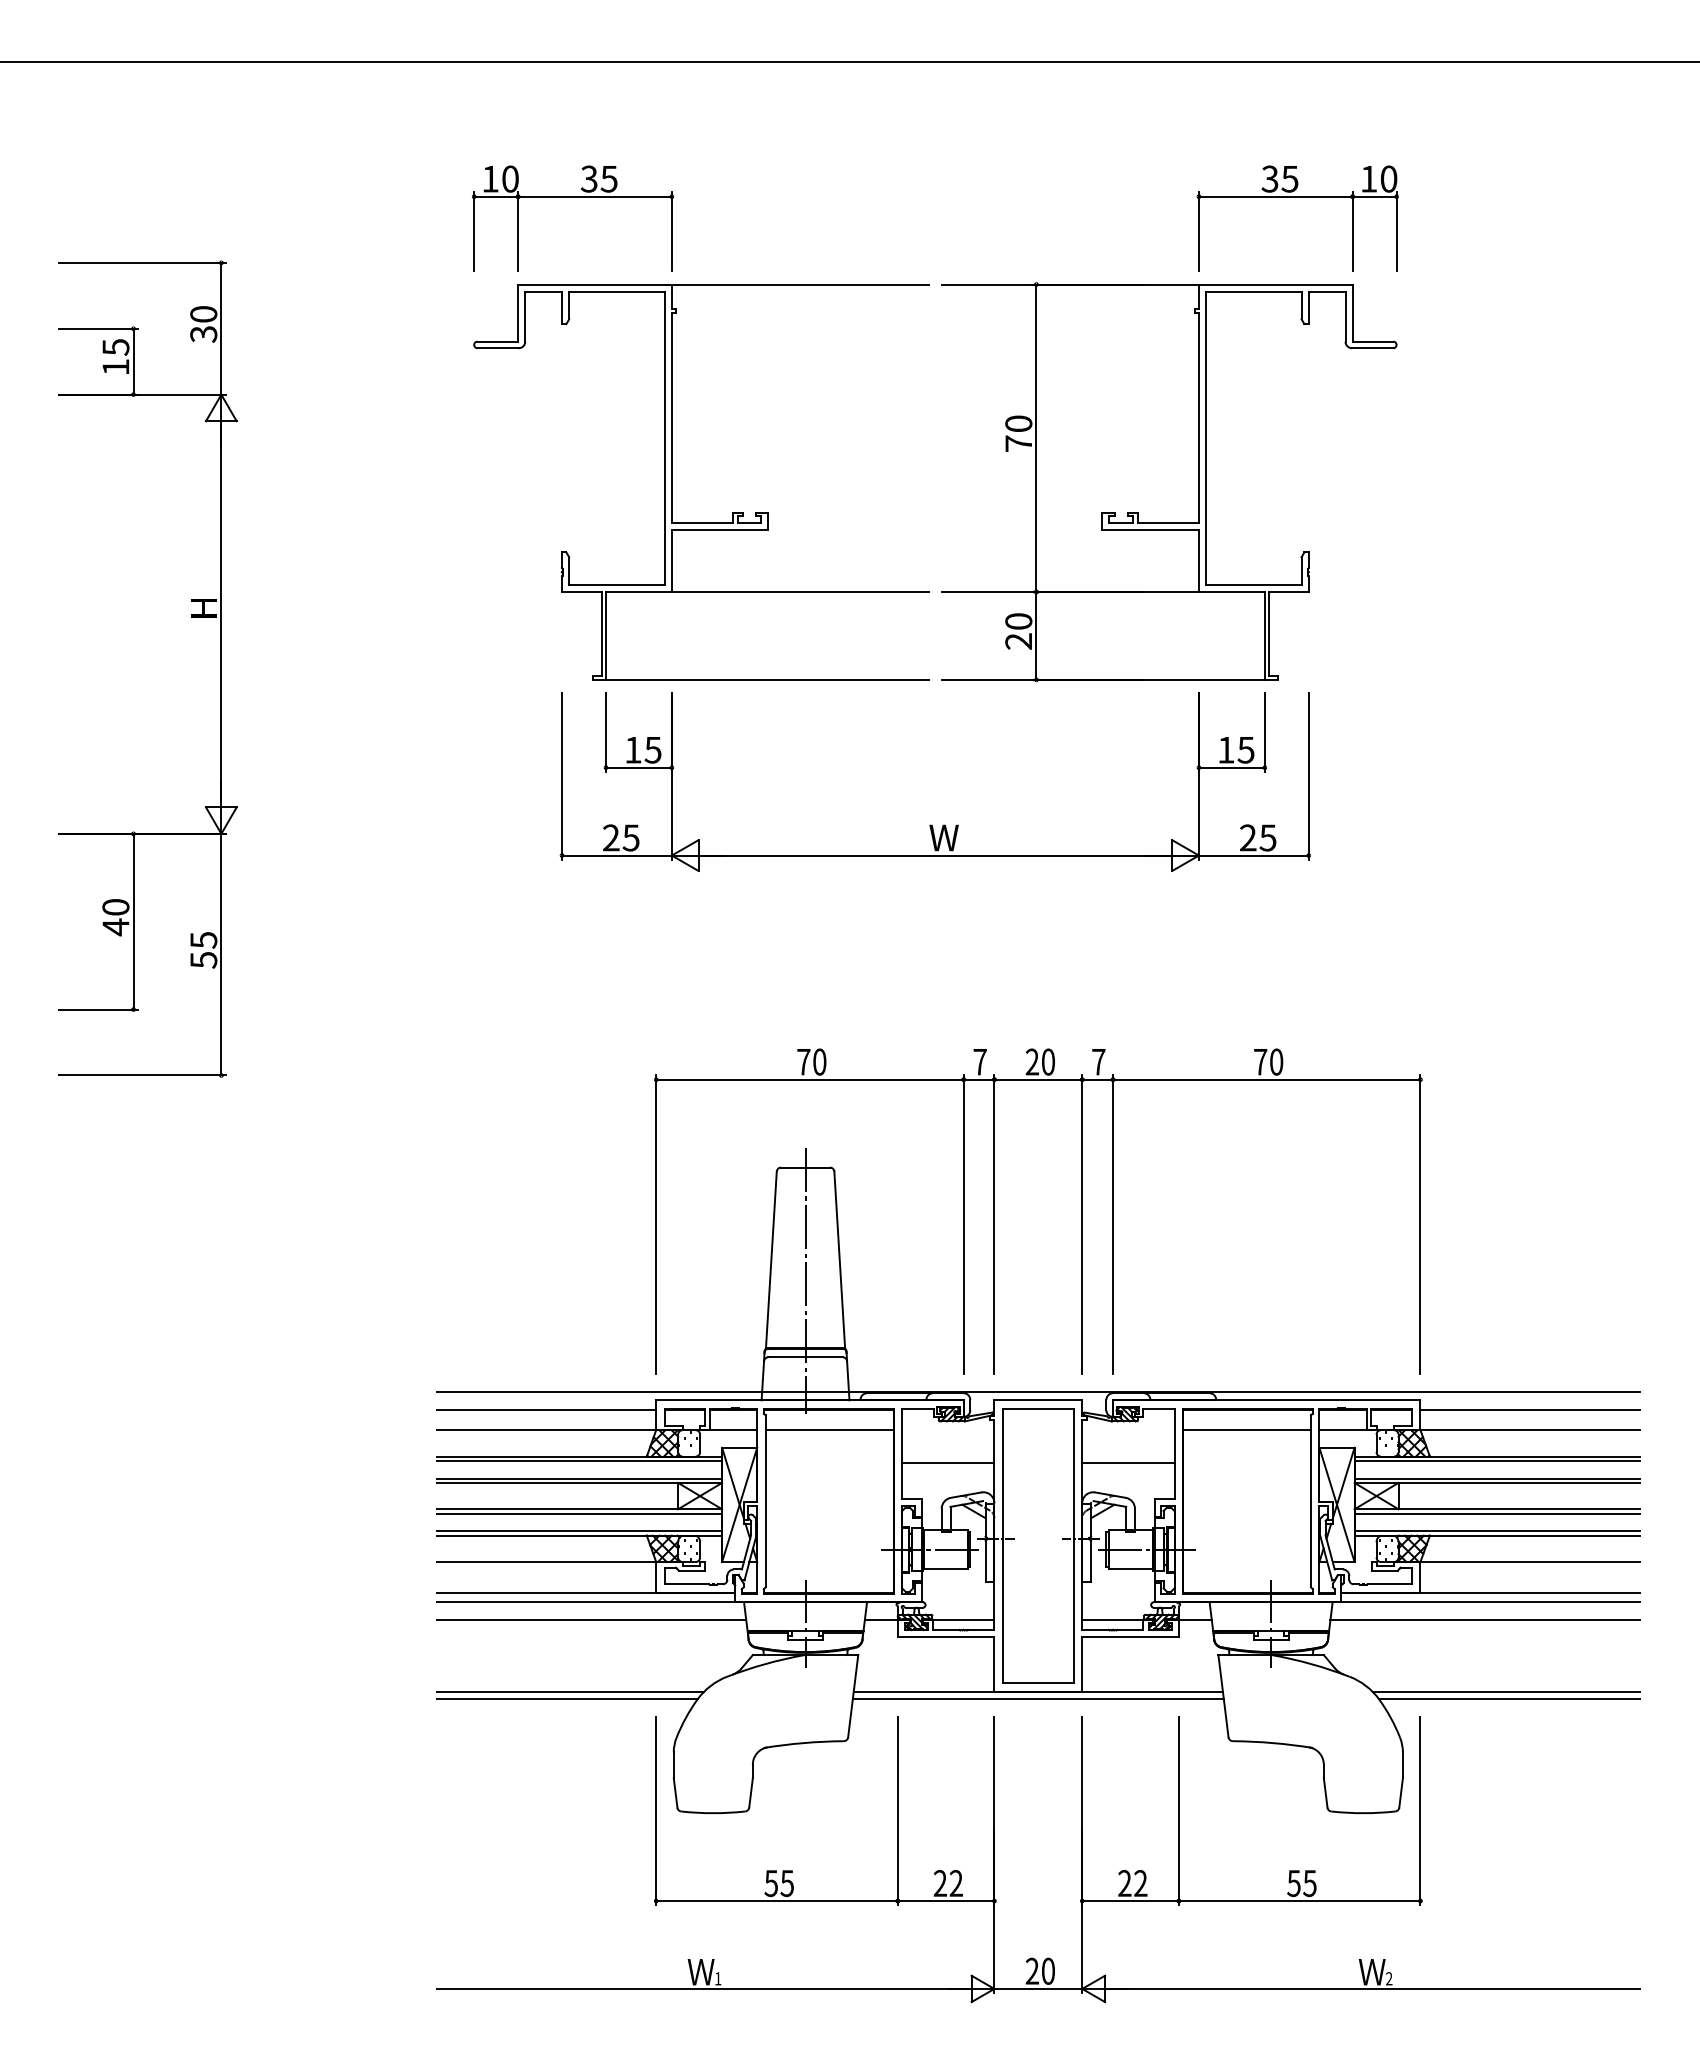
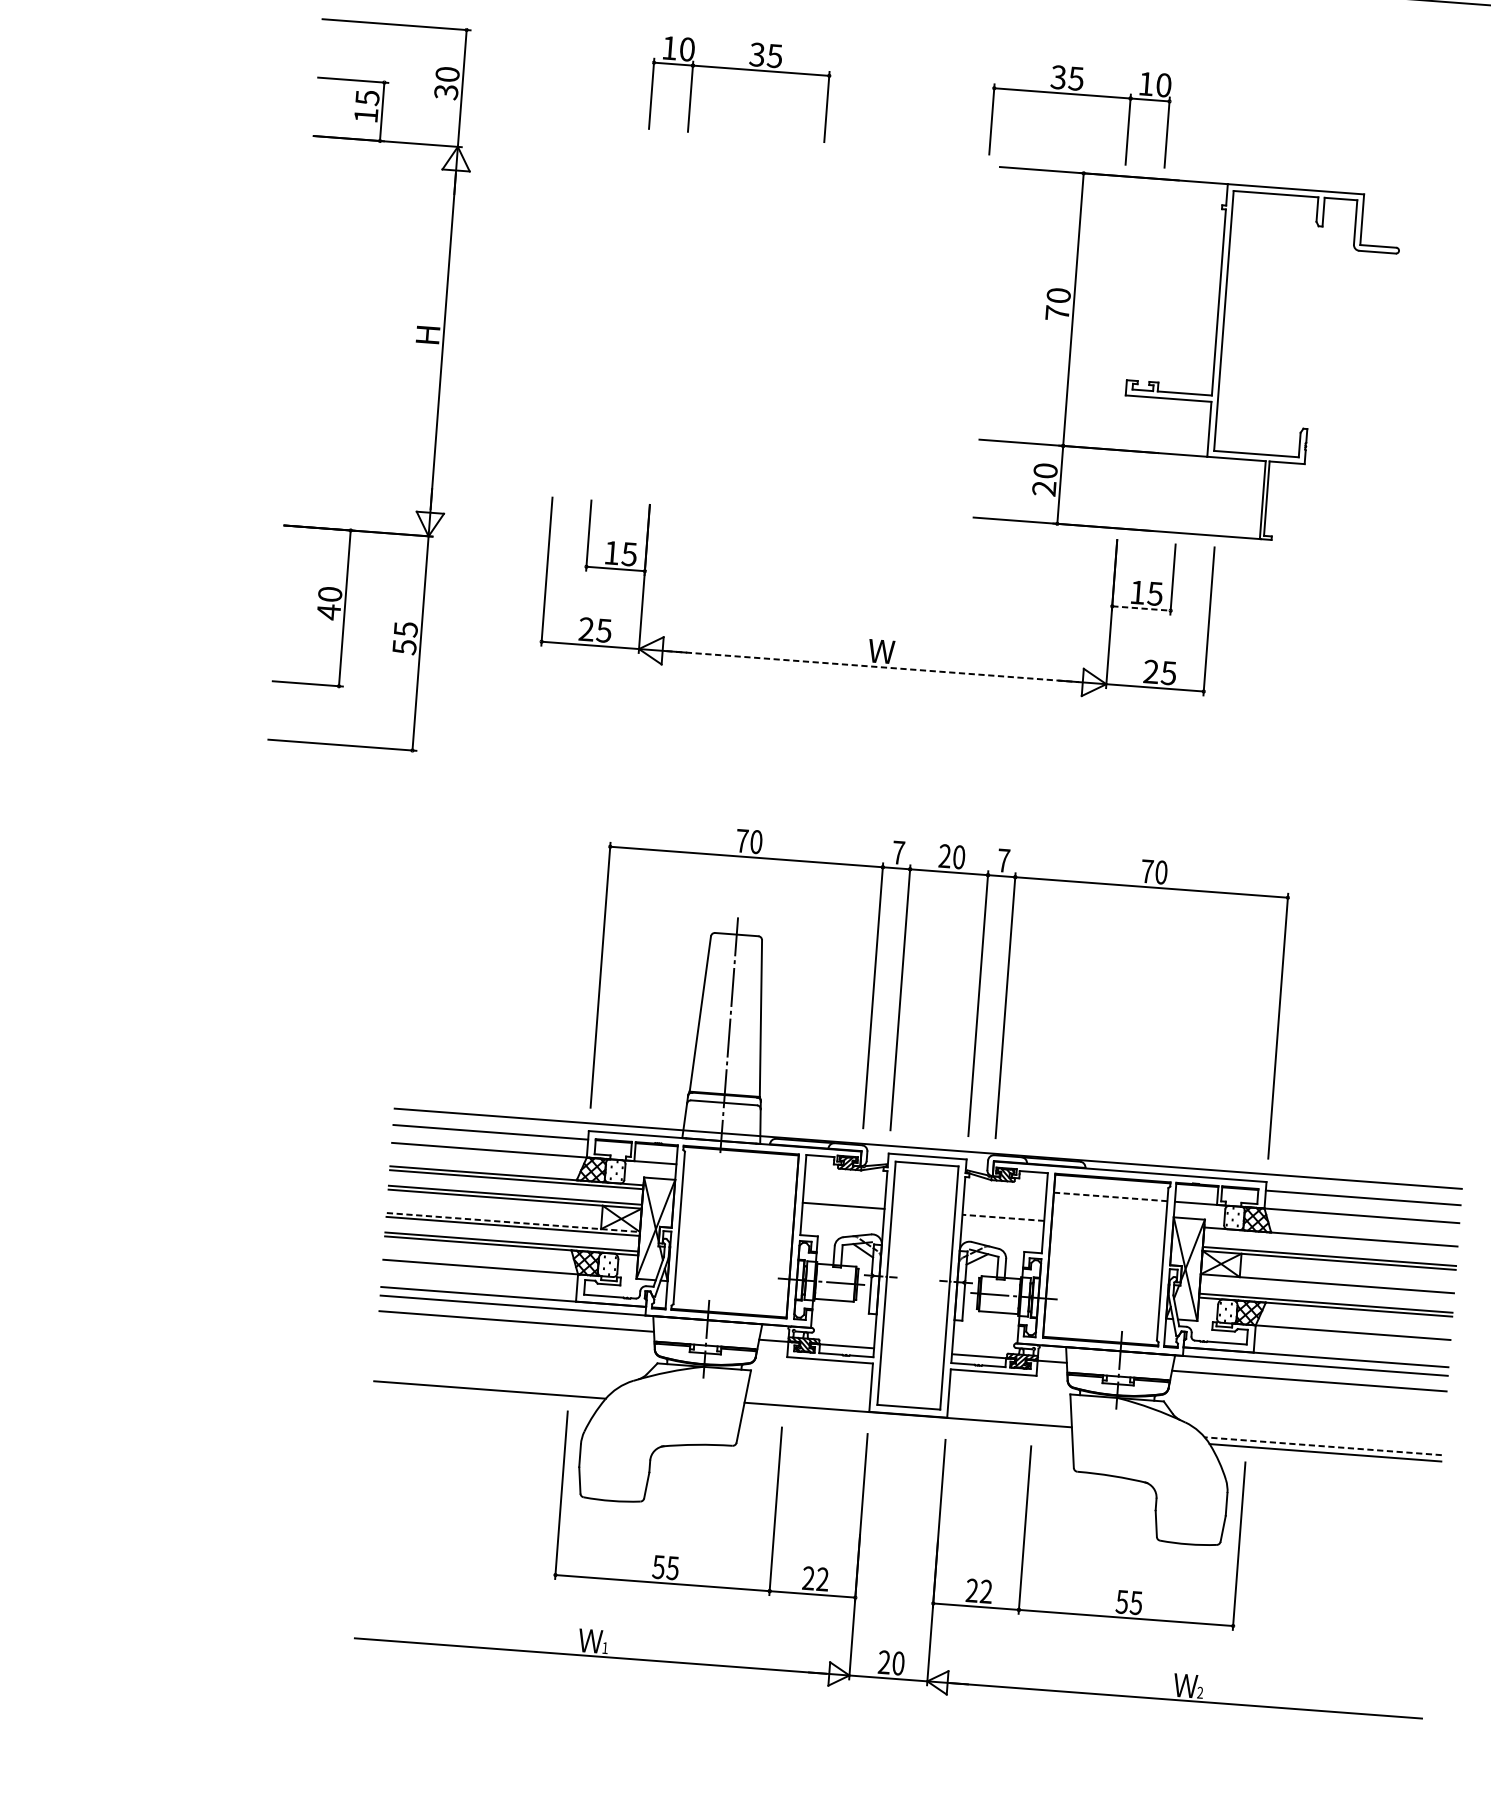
part: (573, 197) -> (742, 70), moved
part: (1297, 197) -> (1081, 95), moved
part: (672, 482) -> (664, 318), removed
part: (1169, 482) -> (1188, 357), moved
part: (191, 617) -> (416, 342), moved
line: (1231, 767) -> (1141, 608), solid -> dashed
line: (935, 855) -> (872, 666), solid -> dashed
line: (829, 1430) -> (740, 1169), removed
line: (1246, 1430) -> (1110, 1197), solid -> dashed
line: (1497, 1460) -> (1330, 1240), removed
line: (1127, 1462) -> (1002, 1217), solid -> dashed
line: (579, 1509) -> (513, 1222), solid -> dashed
line: (1497, 1513) -> (1327, 1287), removed
line: (570, 1691) -> (493, 1383), removed
line: (1506, 1691) -> (1323, 1445), solid -> dashed
line: (1037, 1699) -> (906, 1421), removed

